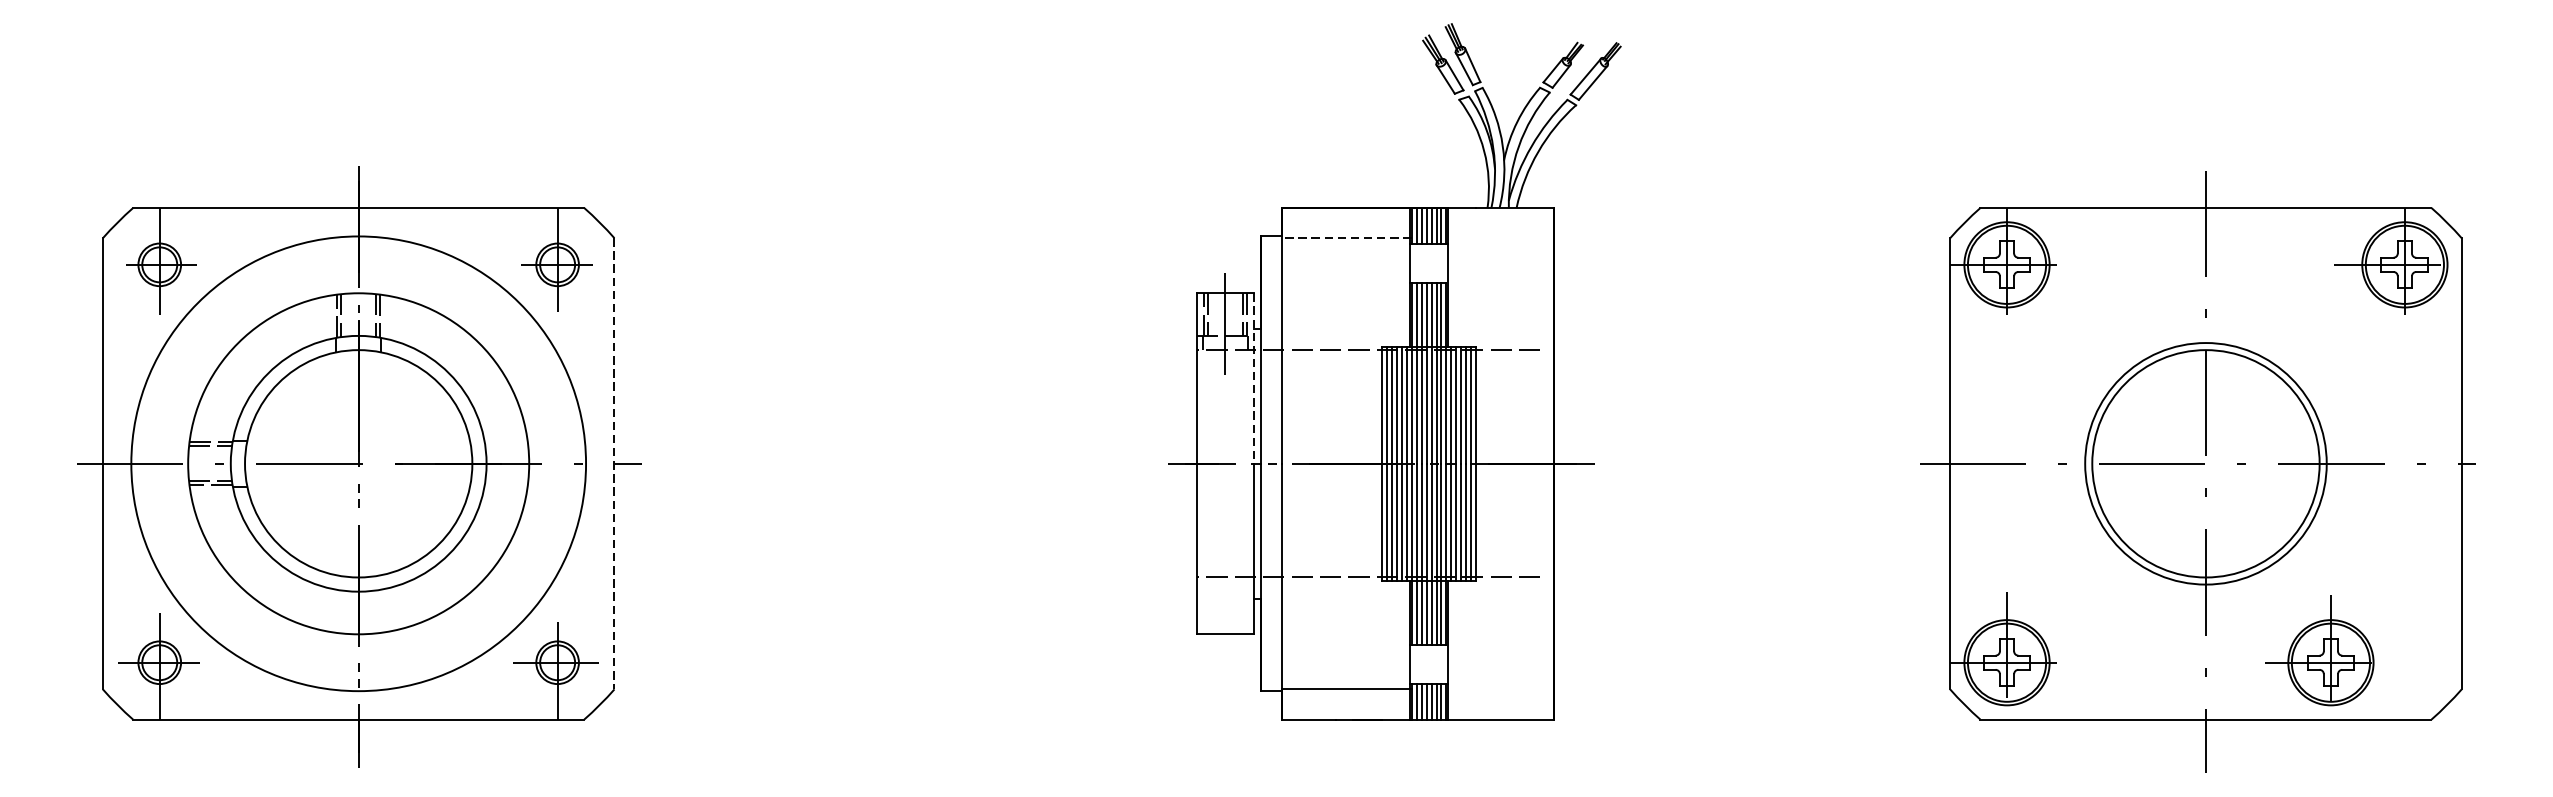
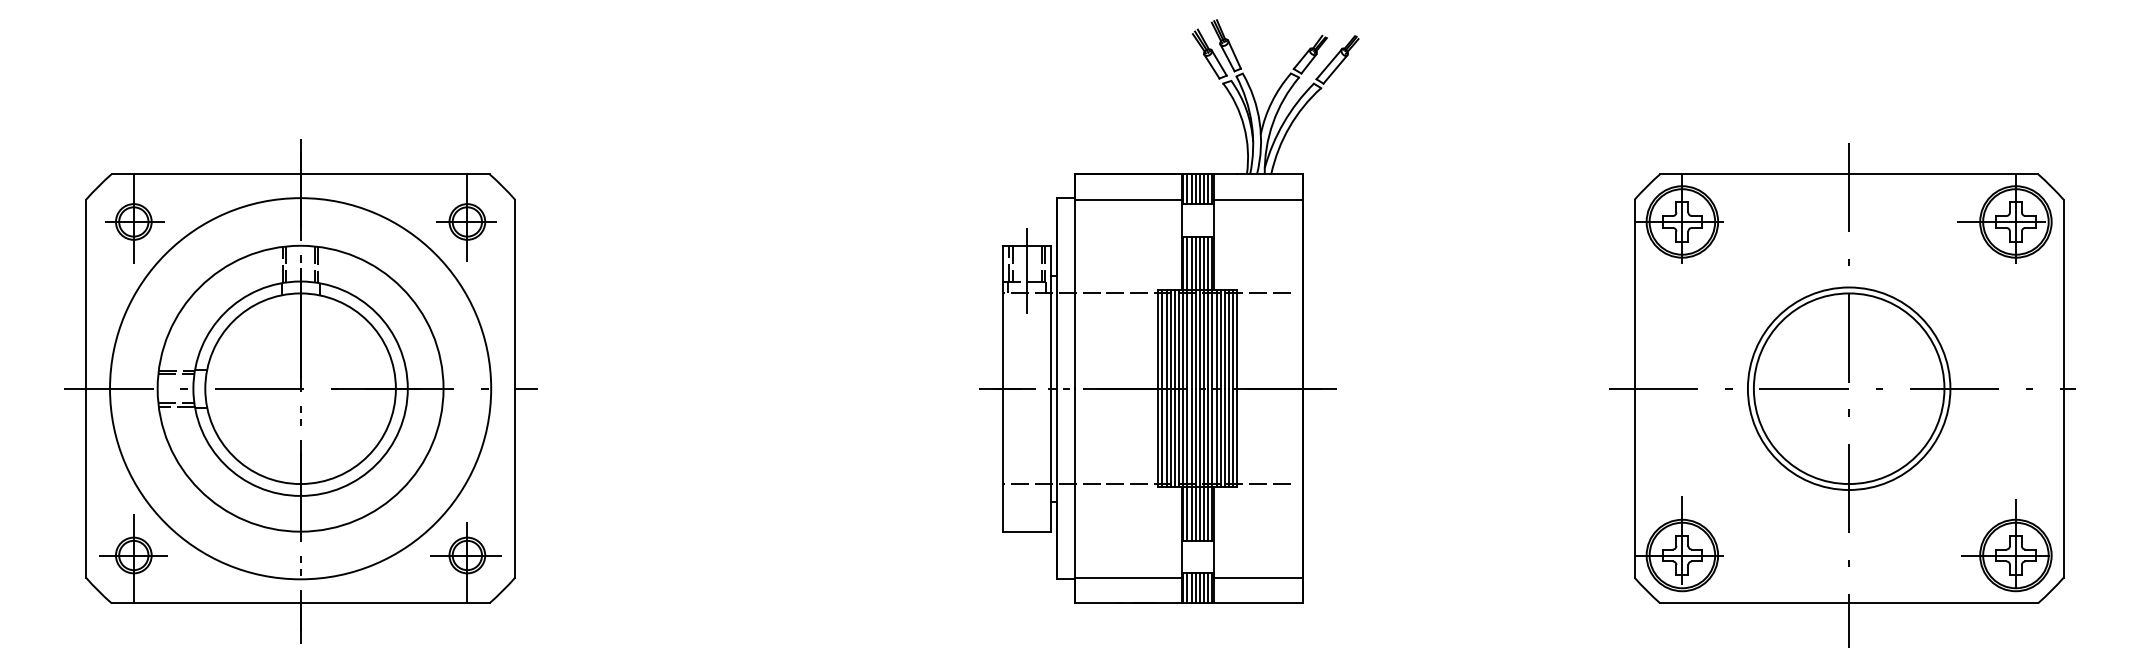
line: (1346, 238) -> (1128, 199), dashed -> solid
line: (1501, 238) -> (1258, 199), added
line: (1254, 378) -> (1051, 317), dashed -> solid
line: (615, 464) -> (515, 389), dashed -> solid
part: (2319, 650) -> (2006, 545), moved
line: (1501, 688) -> (1258, 577), added

